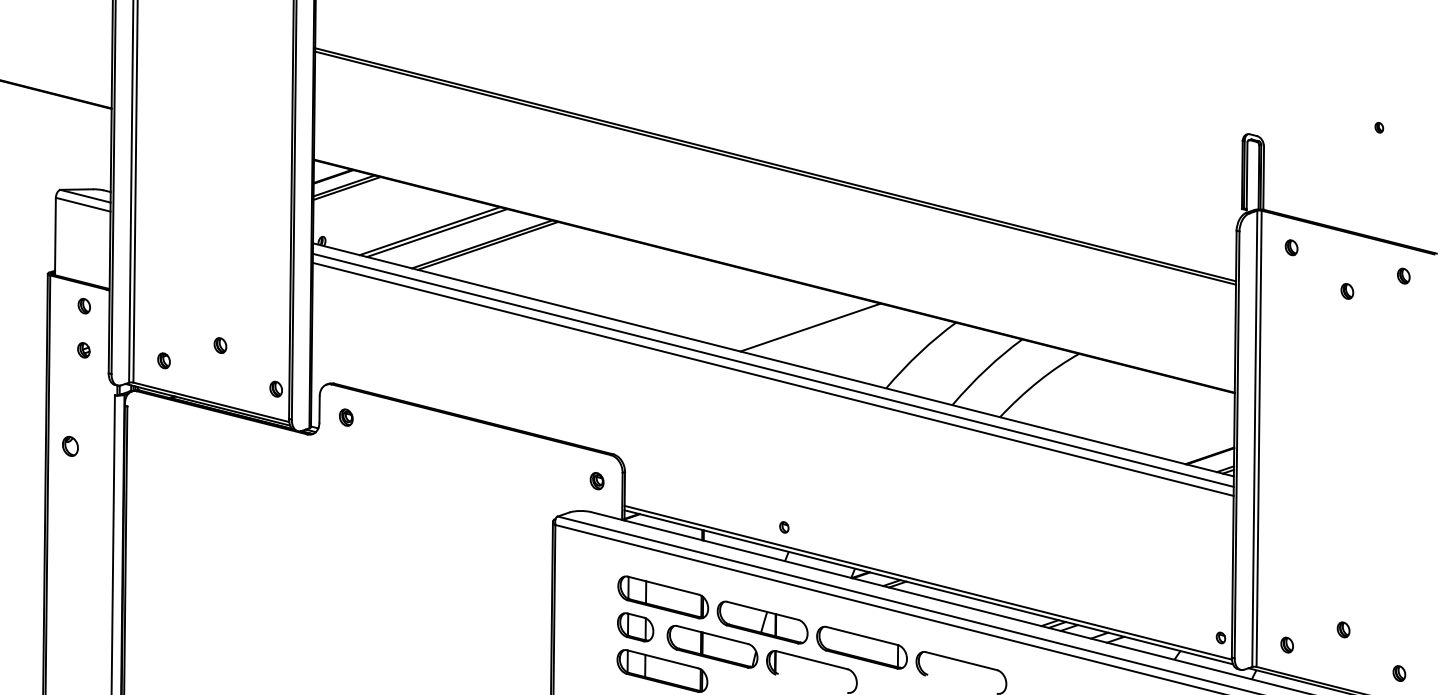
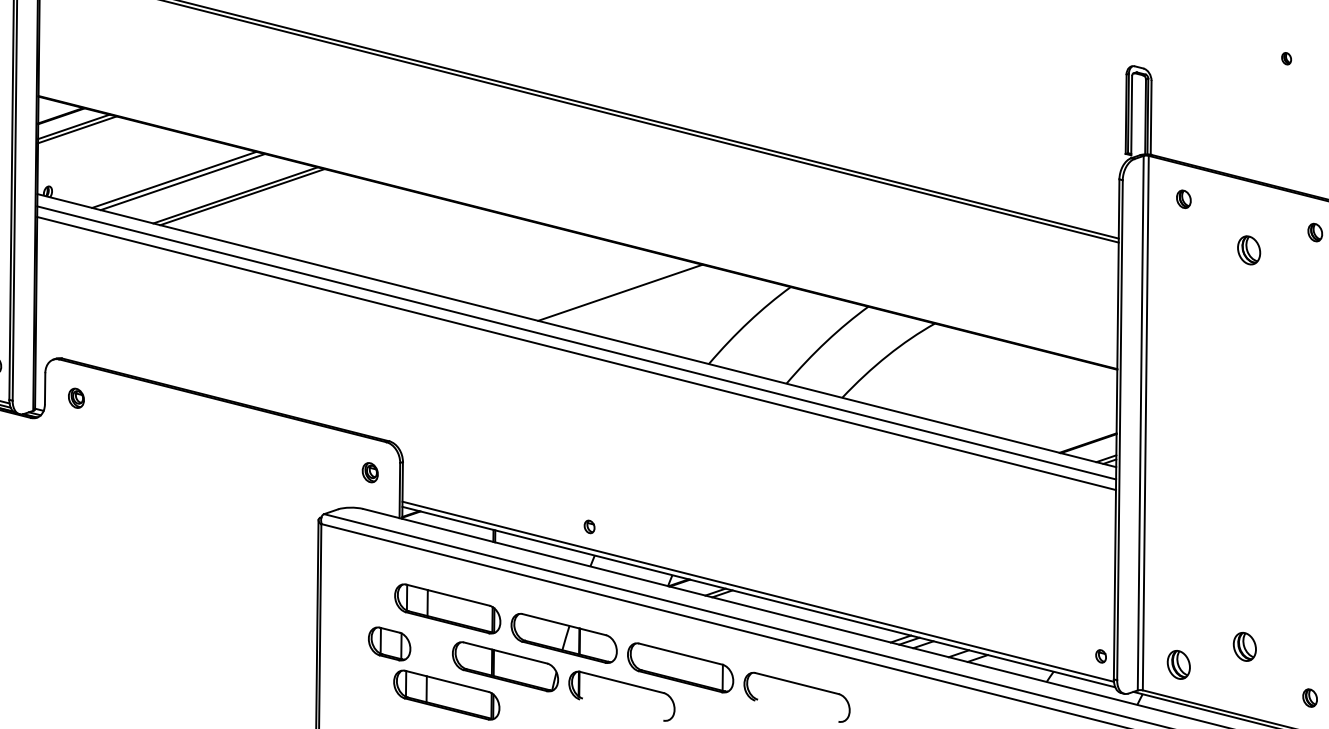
part: (1347, 291) -> (1249, 250), size x1.6
part: (635, 627) -> (389, 644), moved
part: (1343, 629) -> (1244, 646), size x1.6
part: (1286, 644) -> (1177, 664), size x1.6

